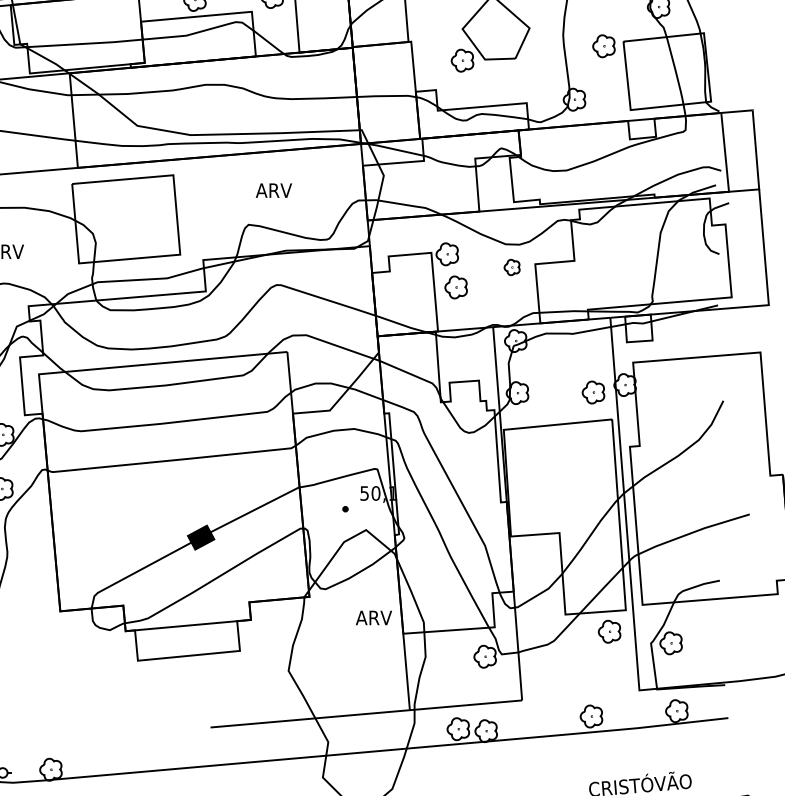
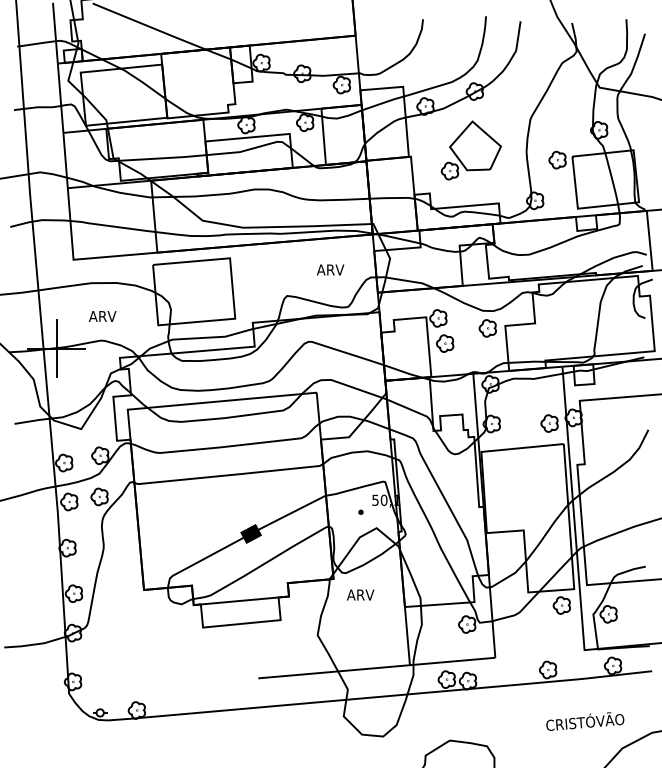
text: (273, 190) -> (330, 269), moved
part: (511, 267) -> (487, 328), size x1.43
text: (373, 617) -> (360, 594), moved

